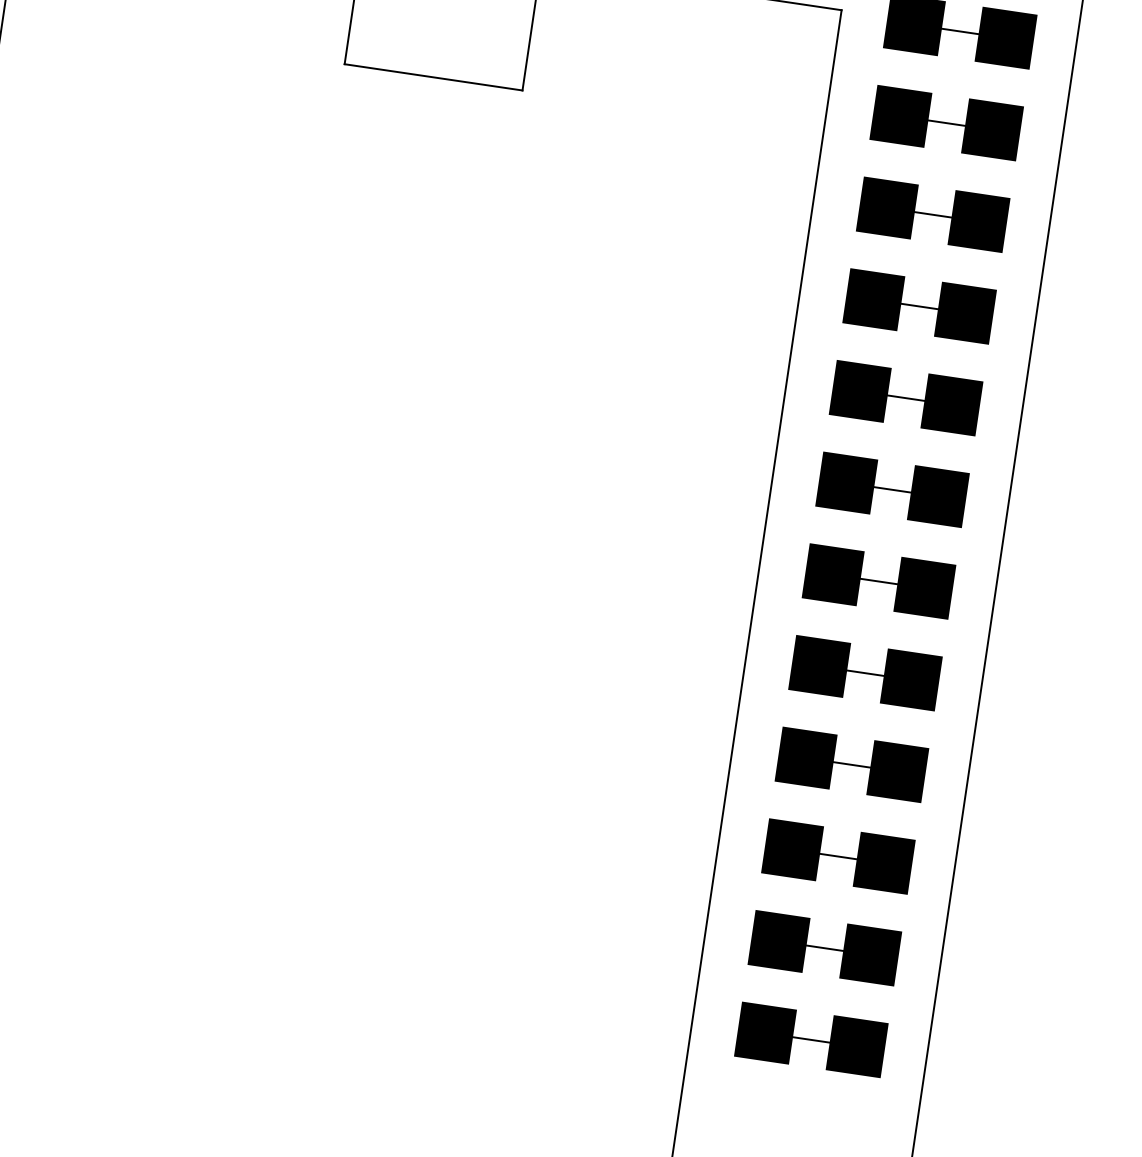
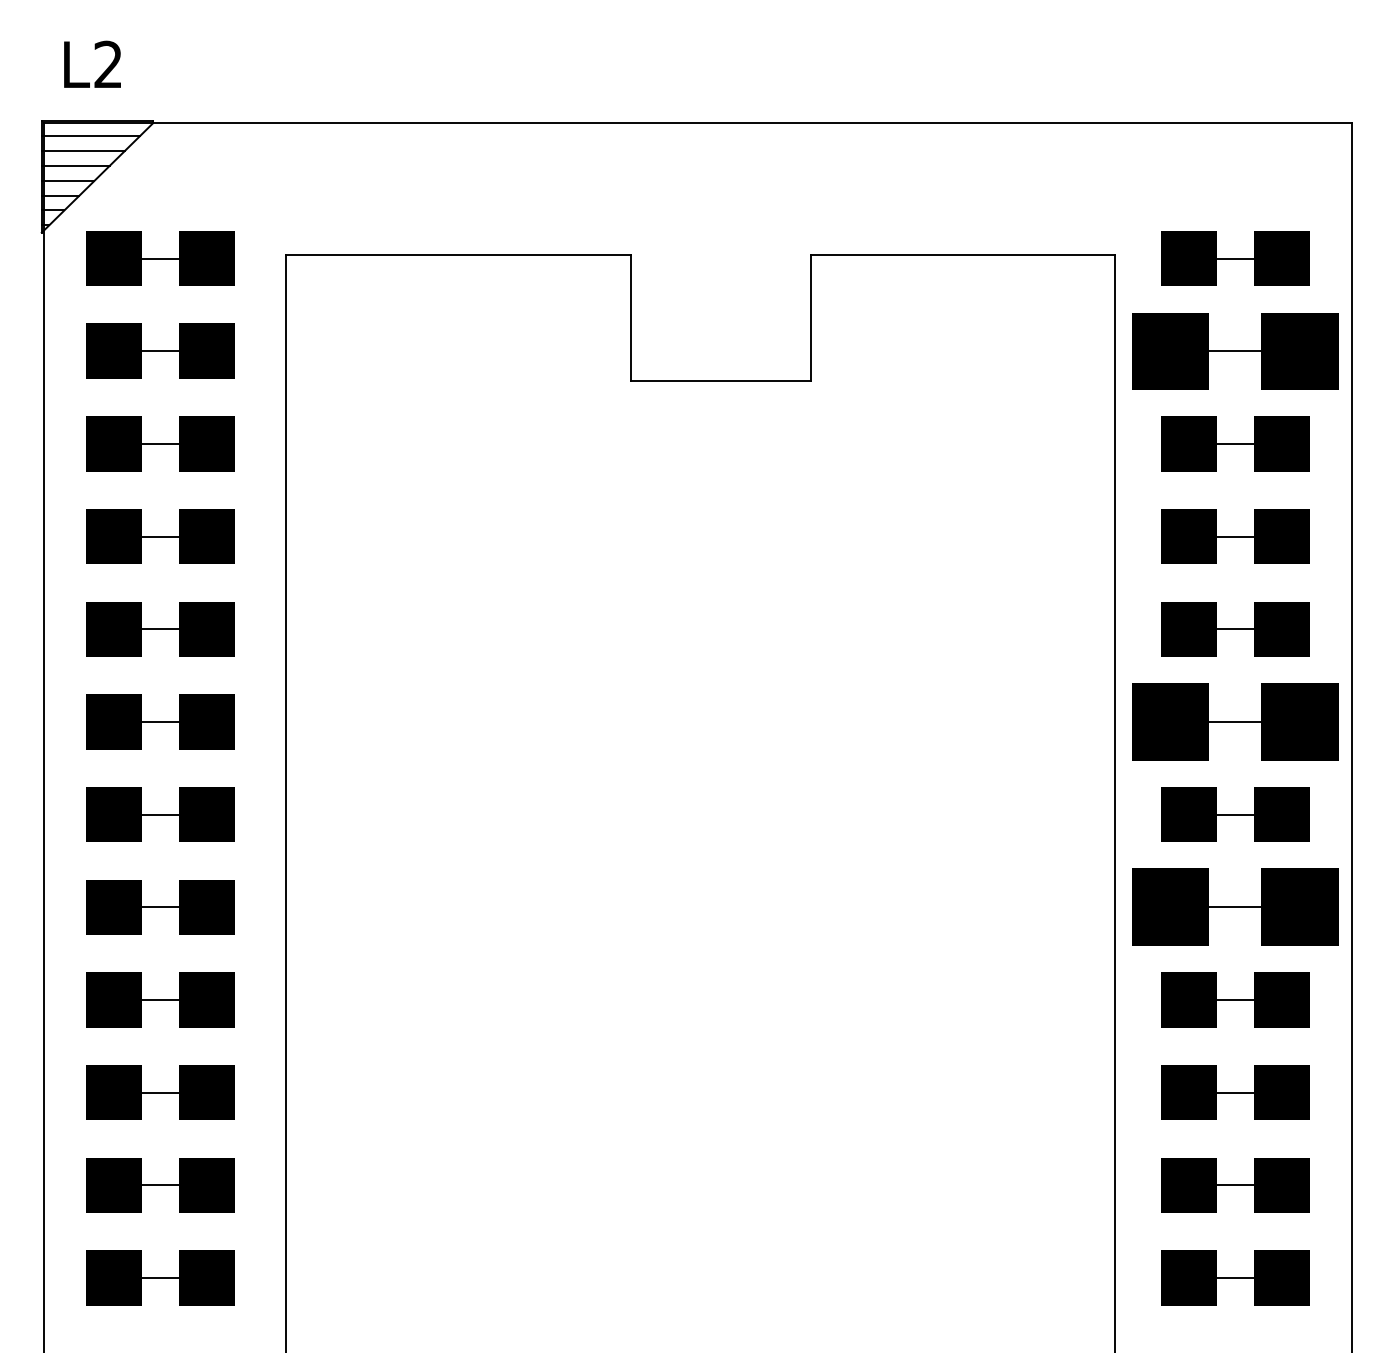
part: (946, 122) -> (1235, 350), size x1.4
part: (892, 489) -> (1235, 721), size x1.4
part: (865, 673) -> (1235, 907), size x1.4

